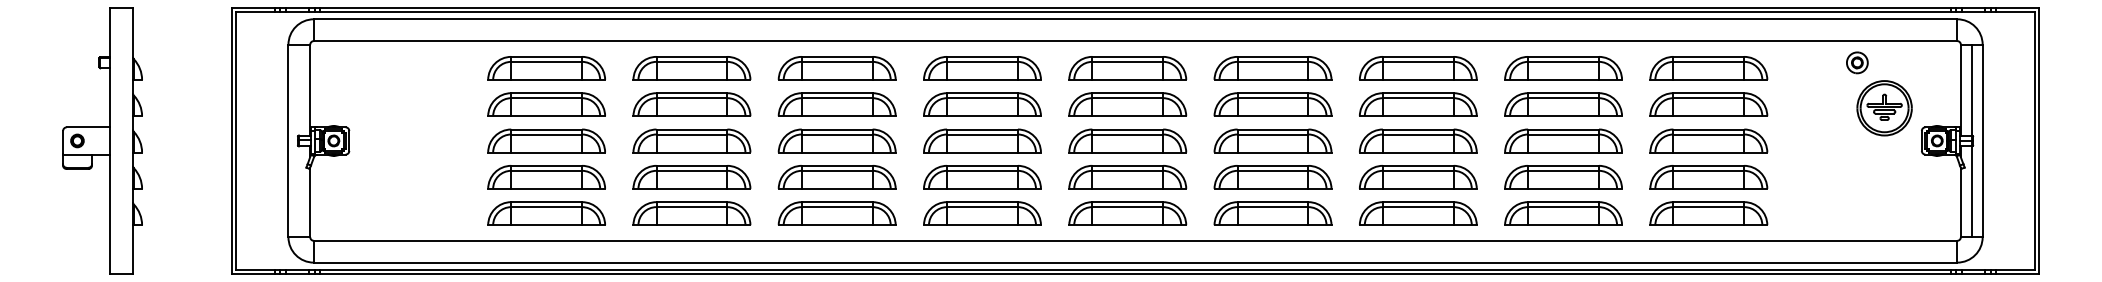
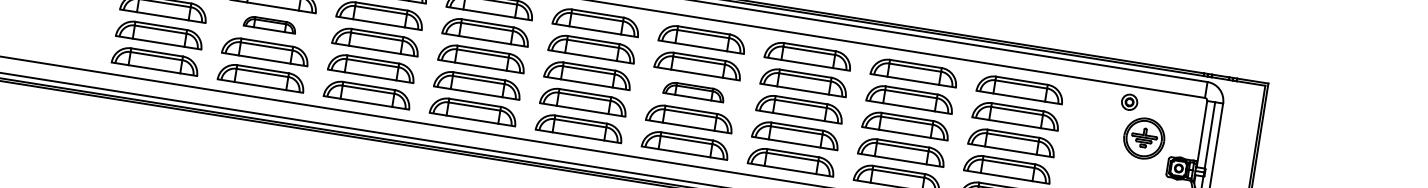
part: (691, 140) -> (269, 24), size x0.6
part: (1272, 140) -> (693, 91), size x0.7

